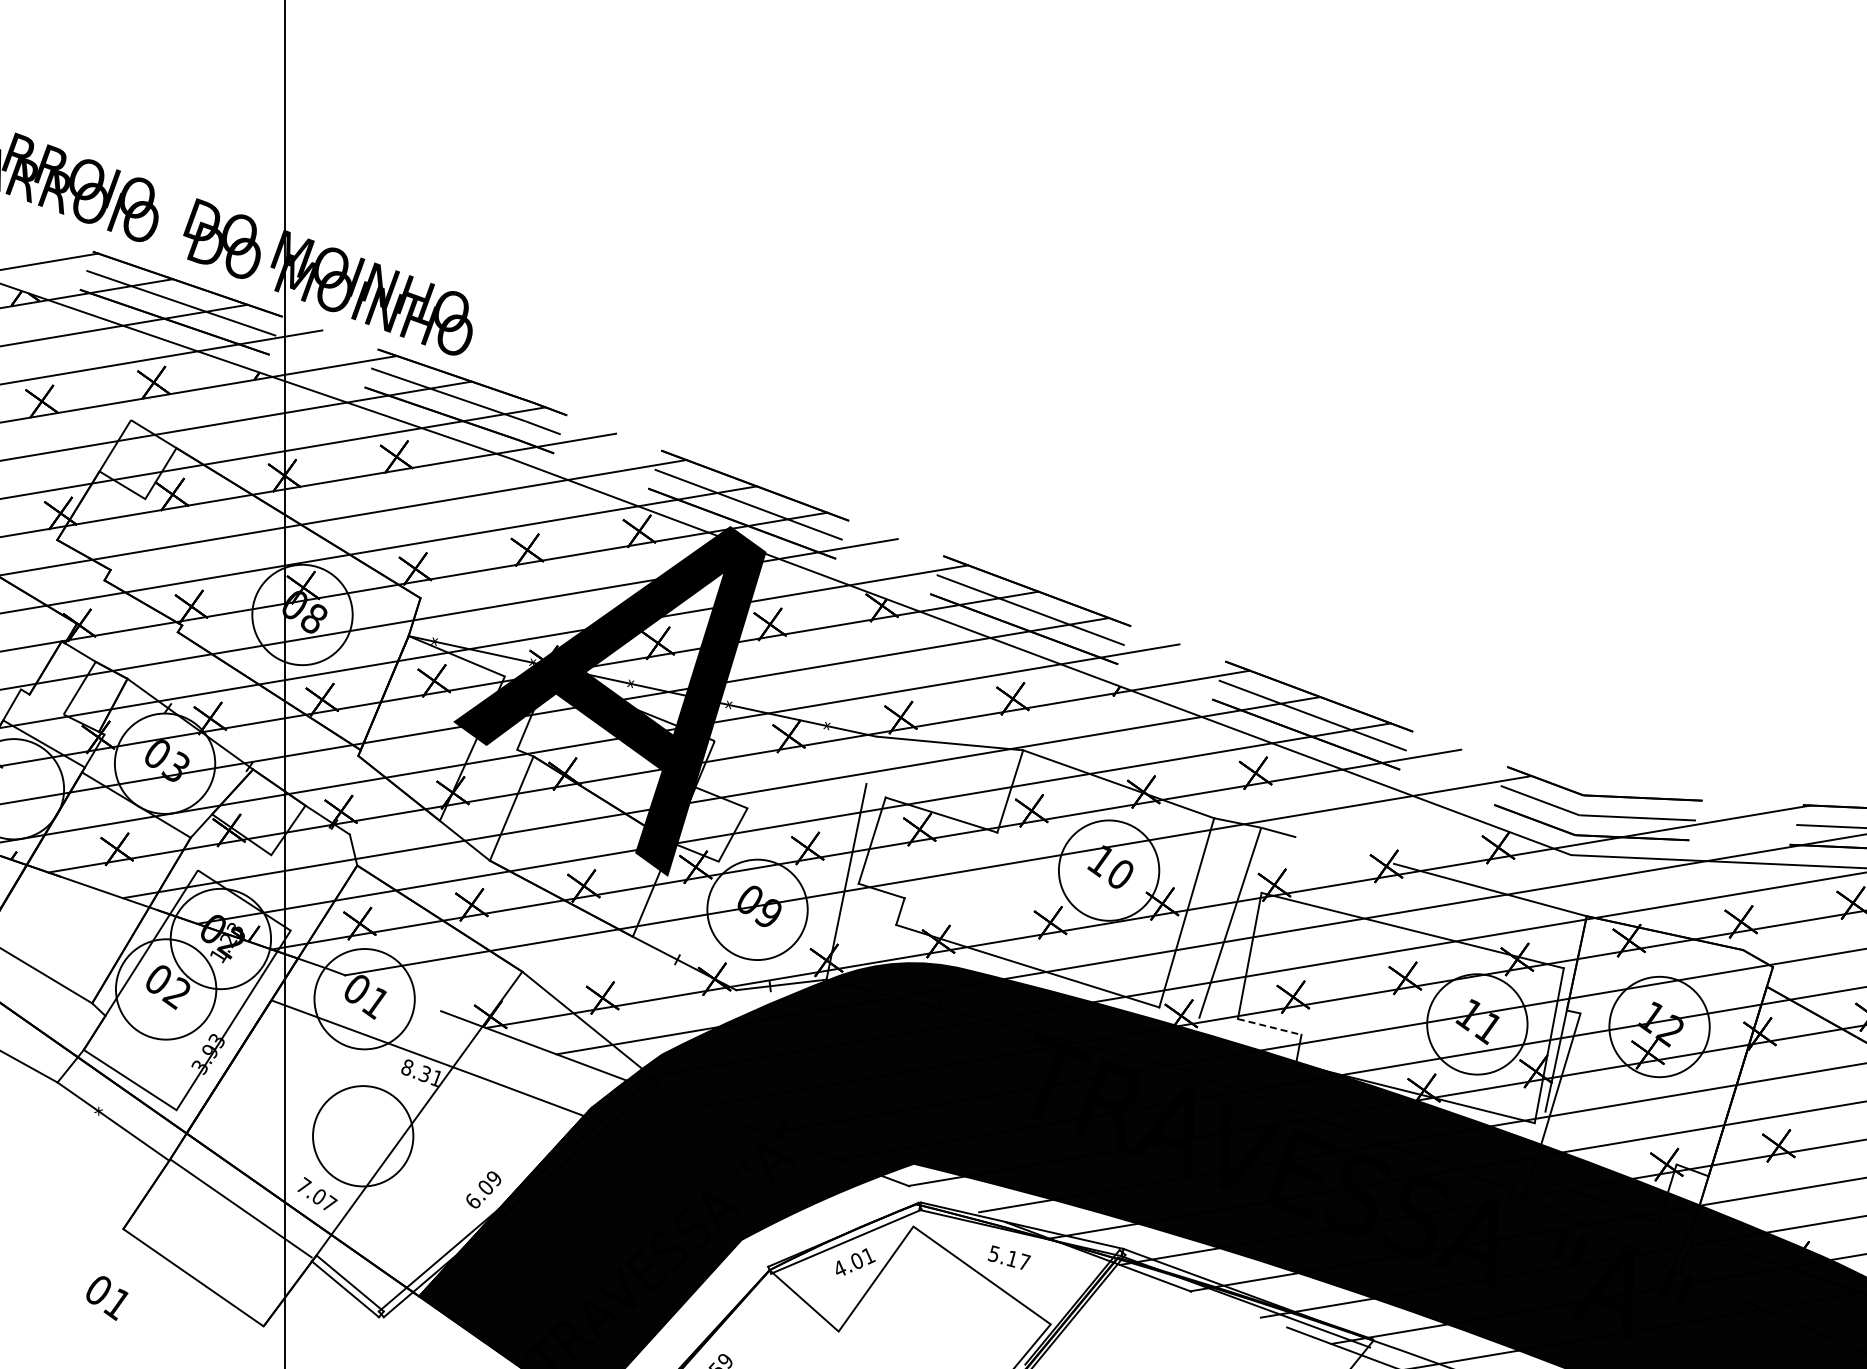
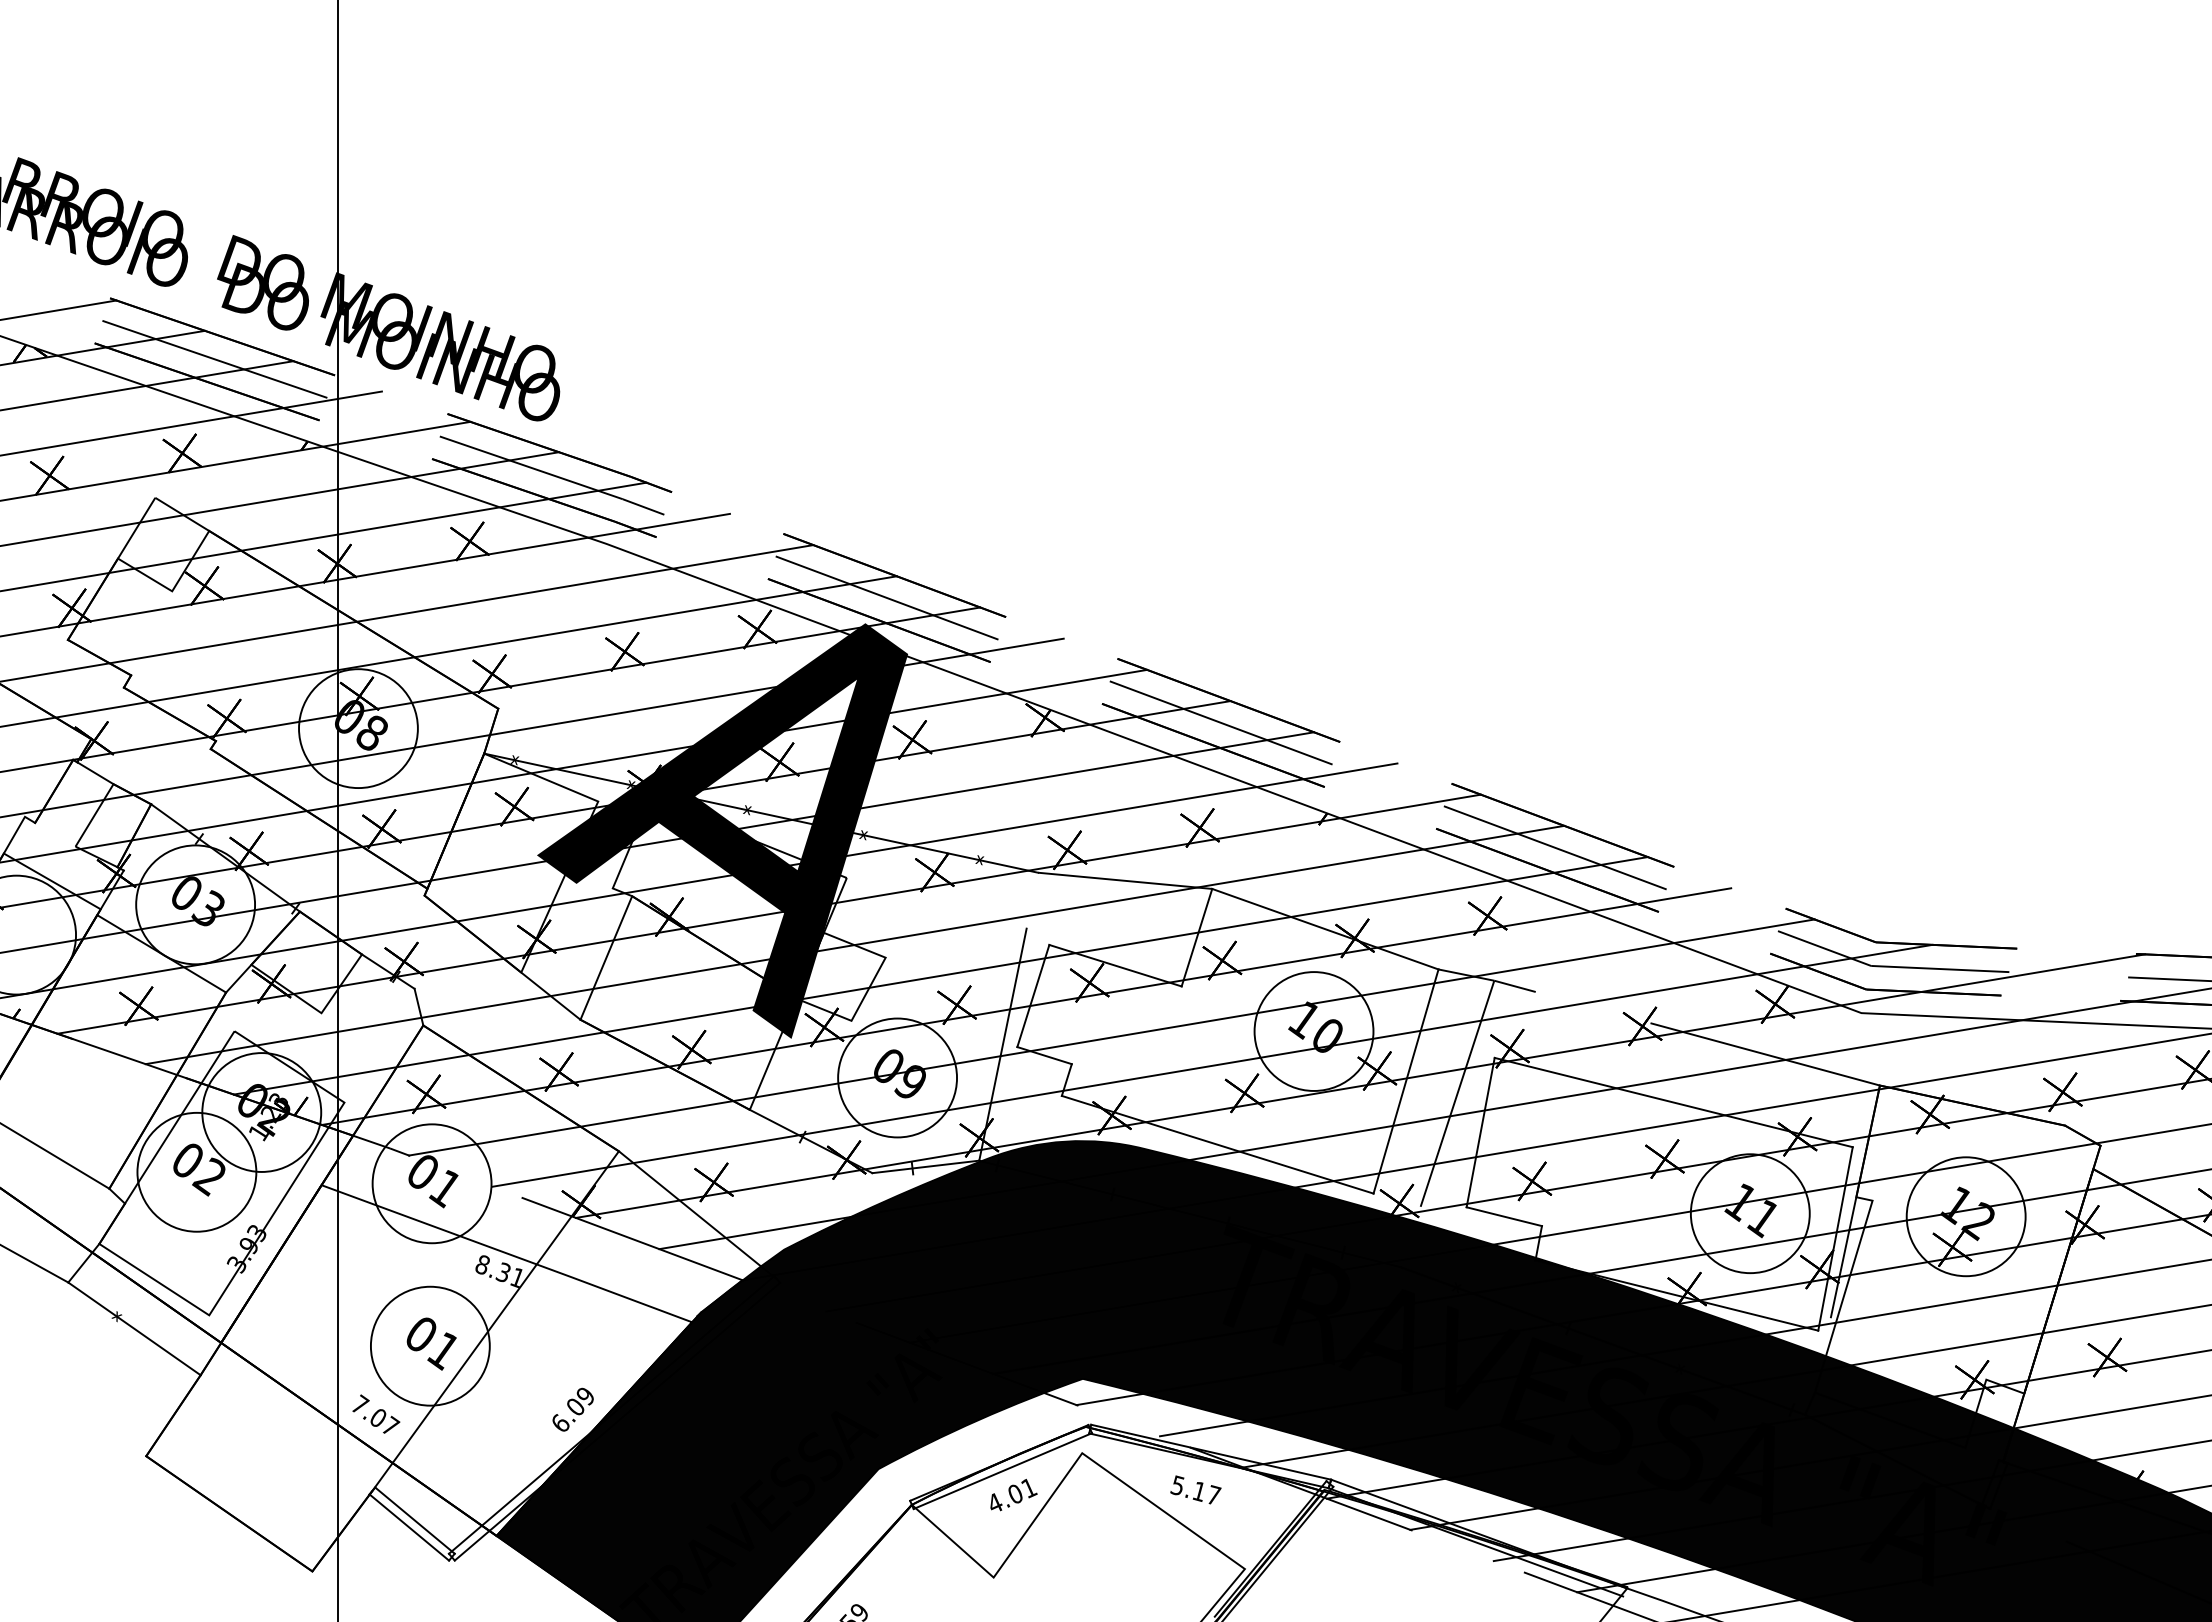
line: (1023, 899) -> (1212, 1065), added
line: (1269, 1026) -> (1504, 1216), dashed -> solid
line: (241, 1208) -> (229, 1513), moved
text: (107, 1298) -> (431, 1344), moved

